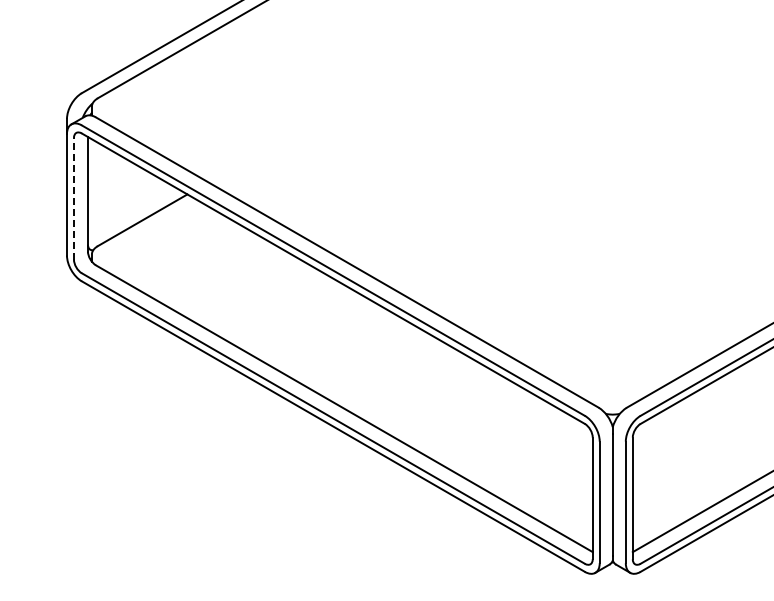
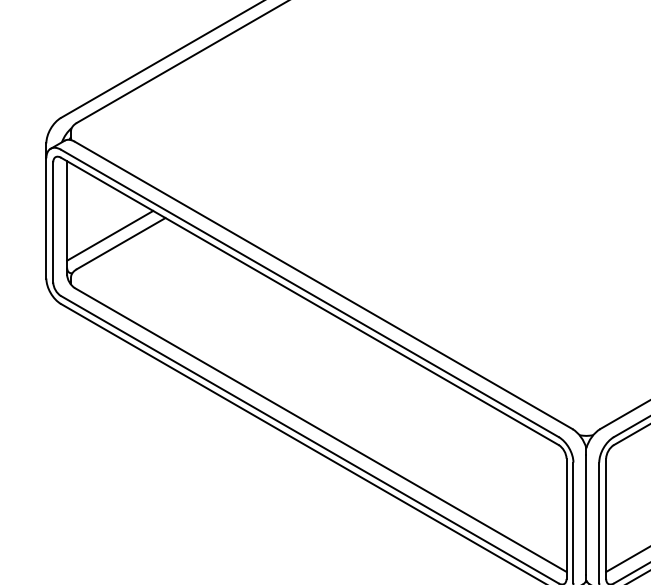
line: (74, 198) -> (53, 222), dashed -> solid
line: (131, 212) -> (110, 235), added

